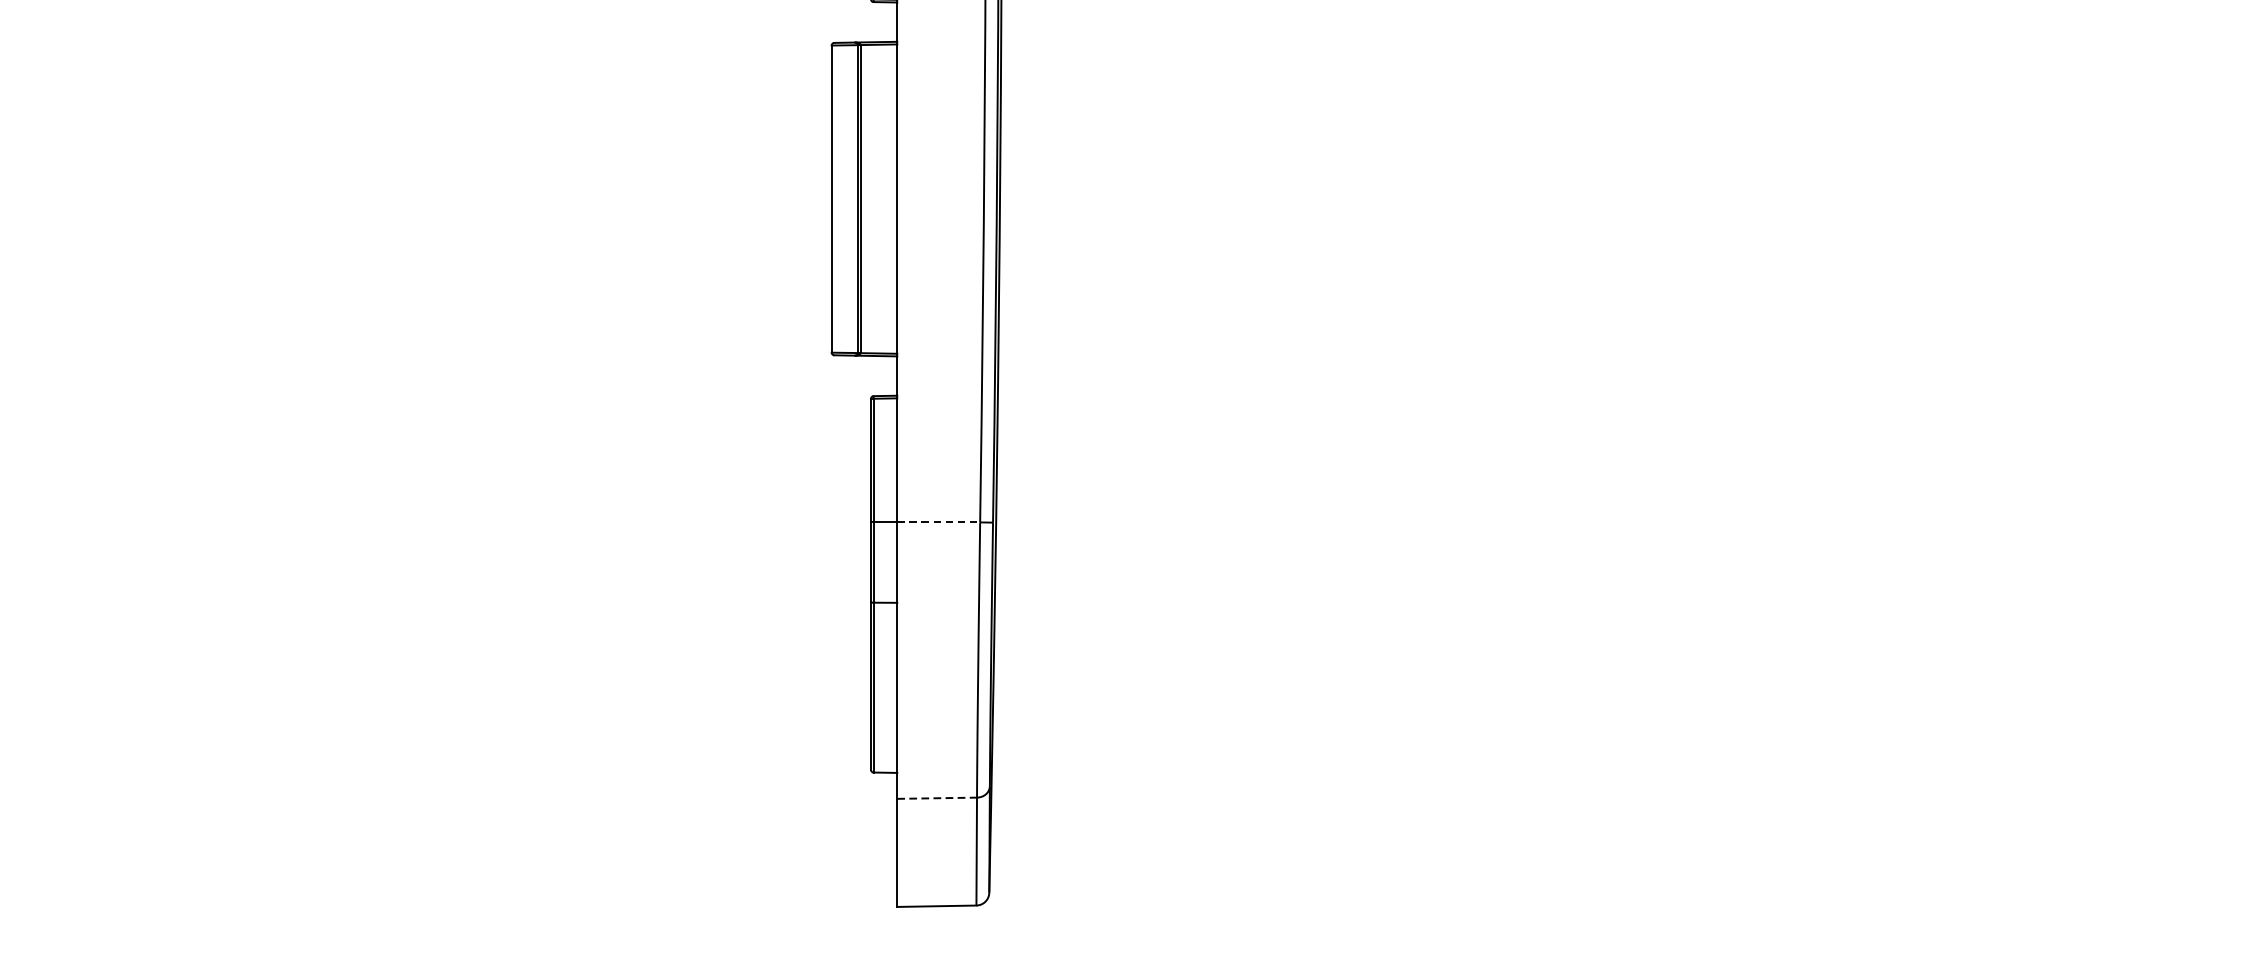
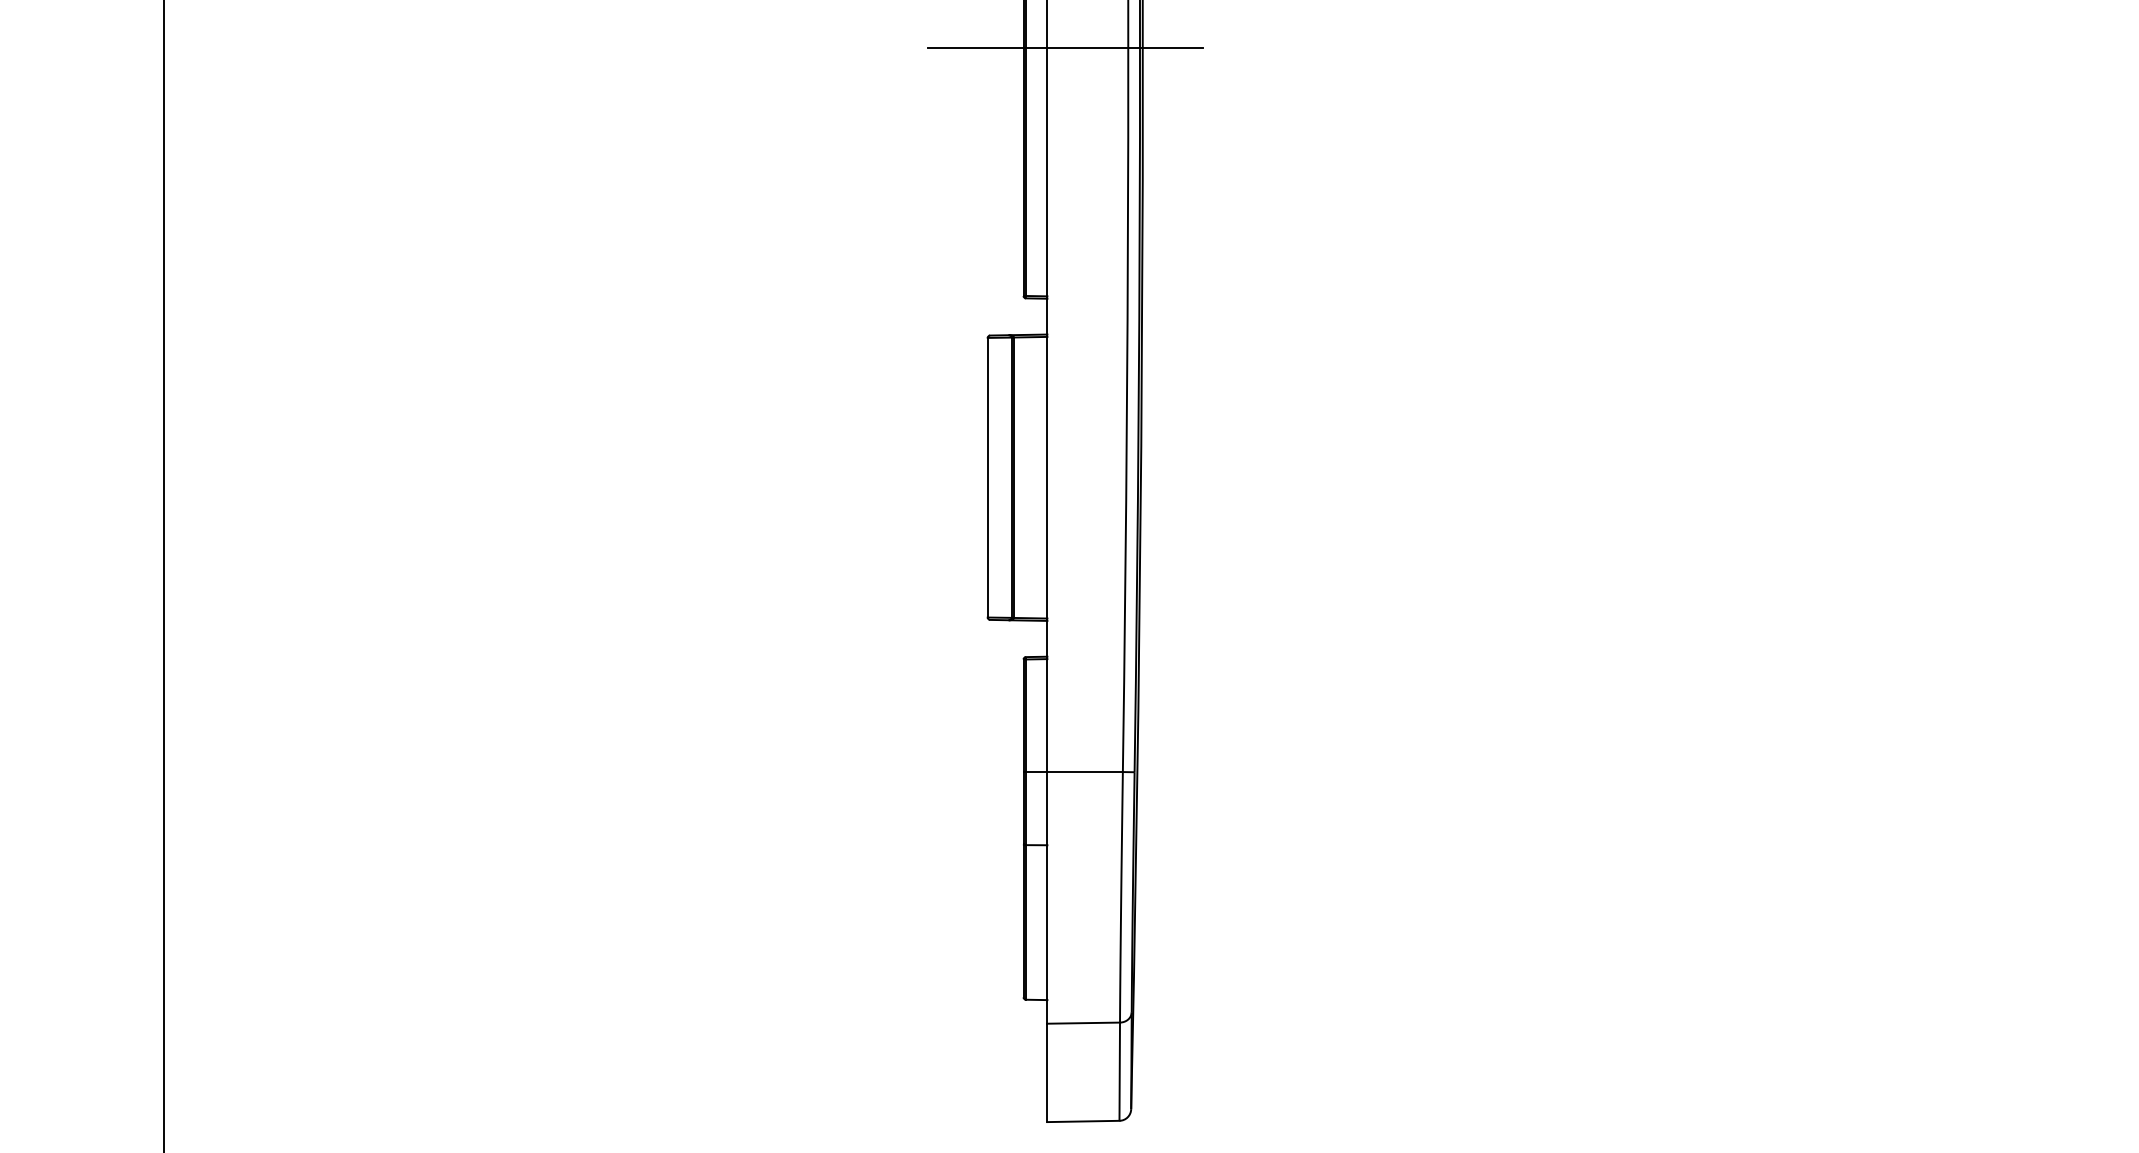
line: (939, 522) -> (1085, 772), dashed -> solid
line: (938, 798) -> (1084, 1023), dashed -> solid

